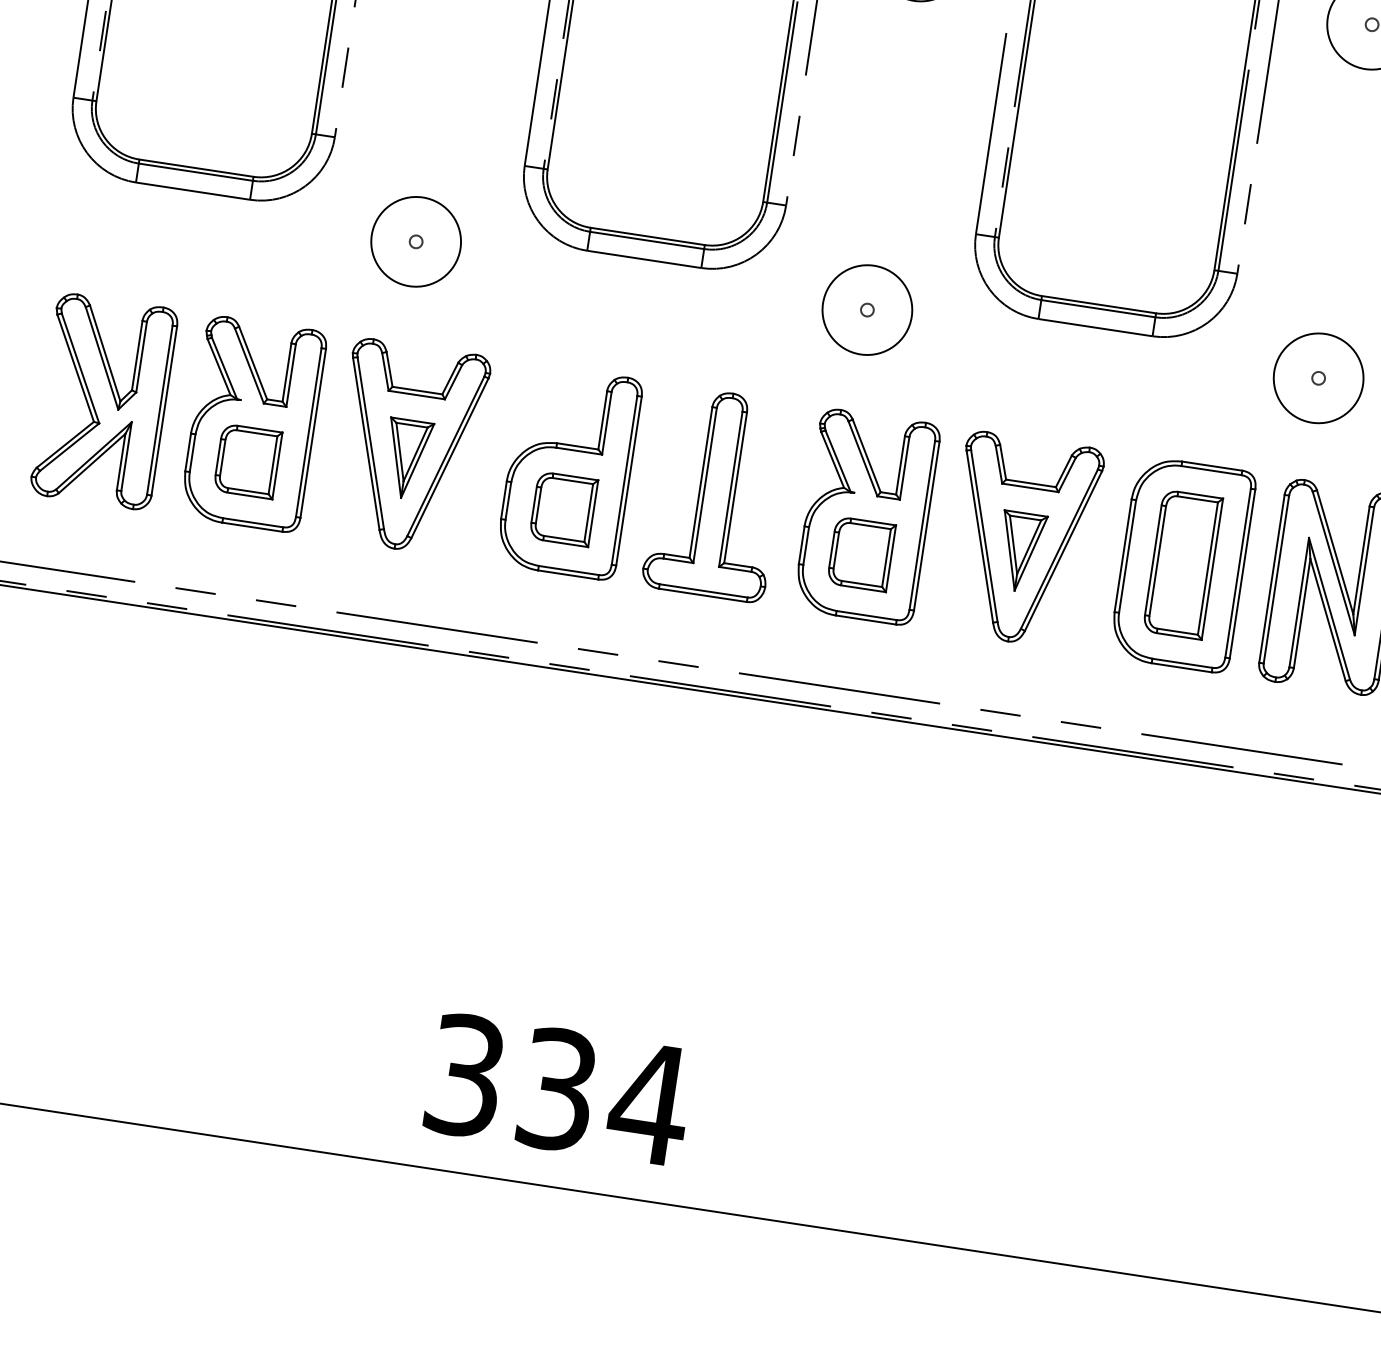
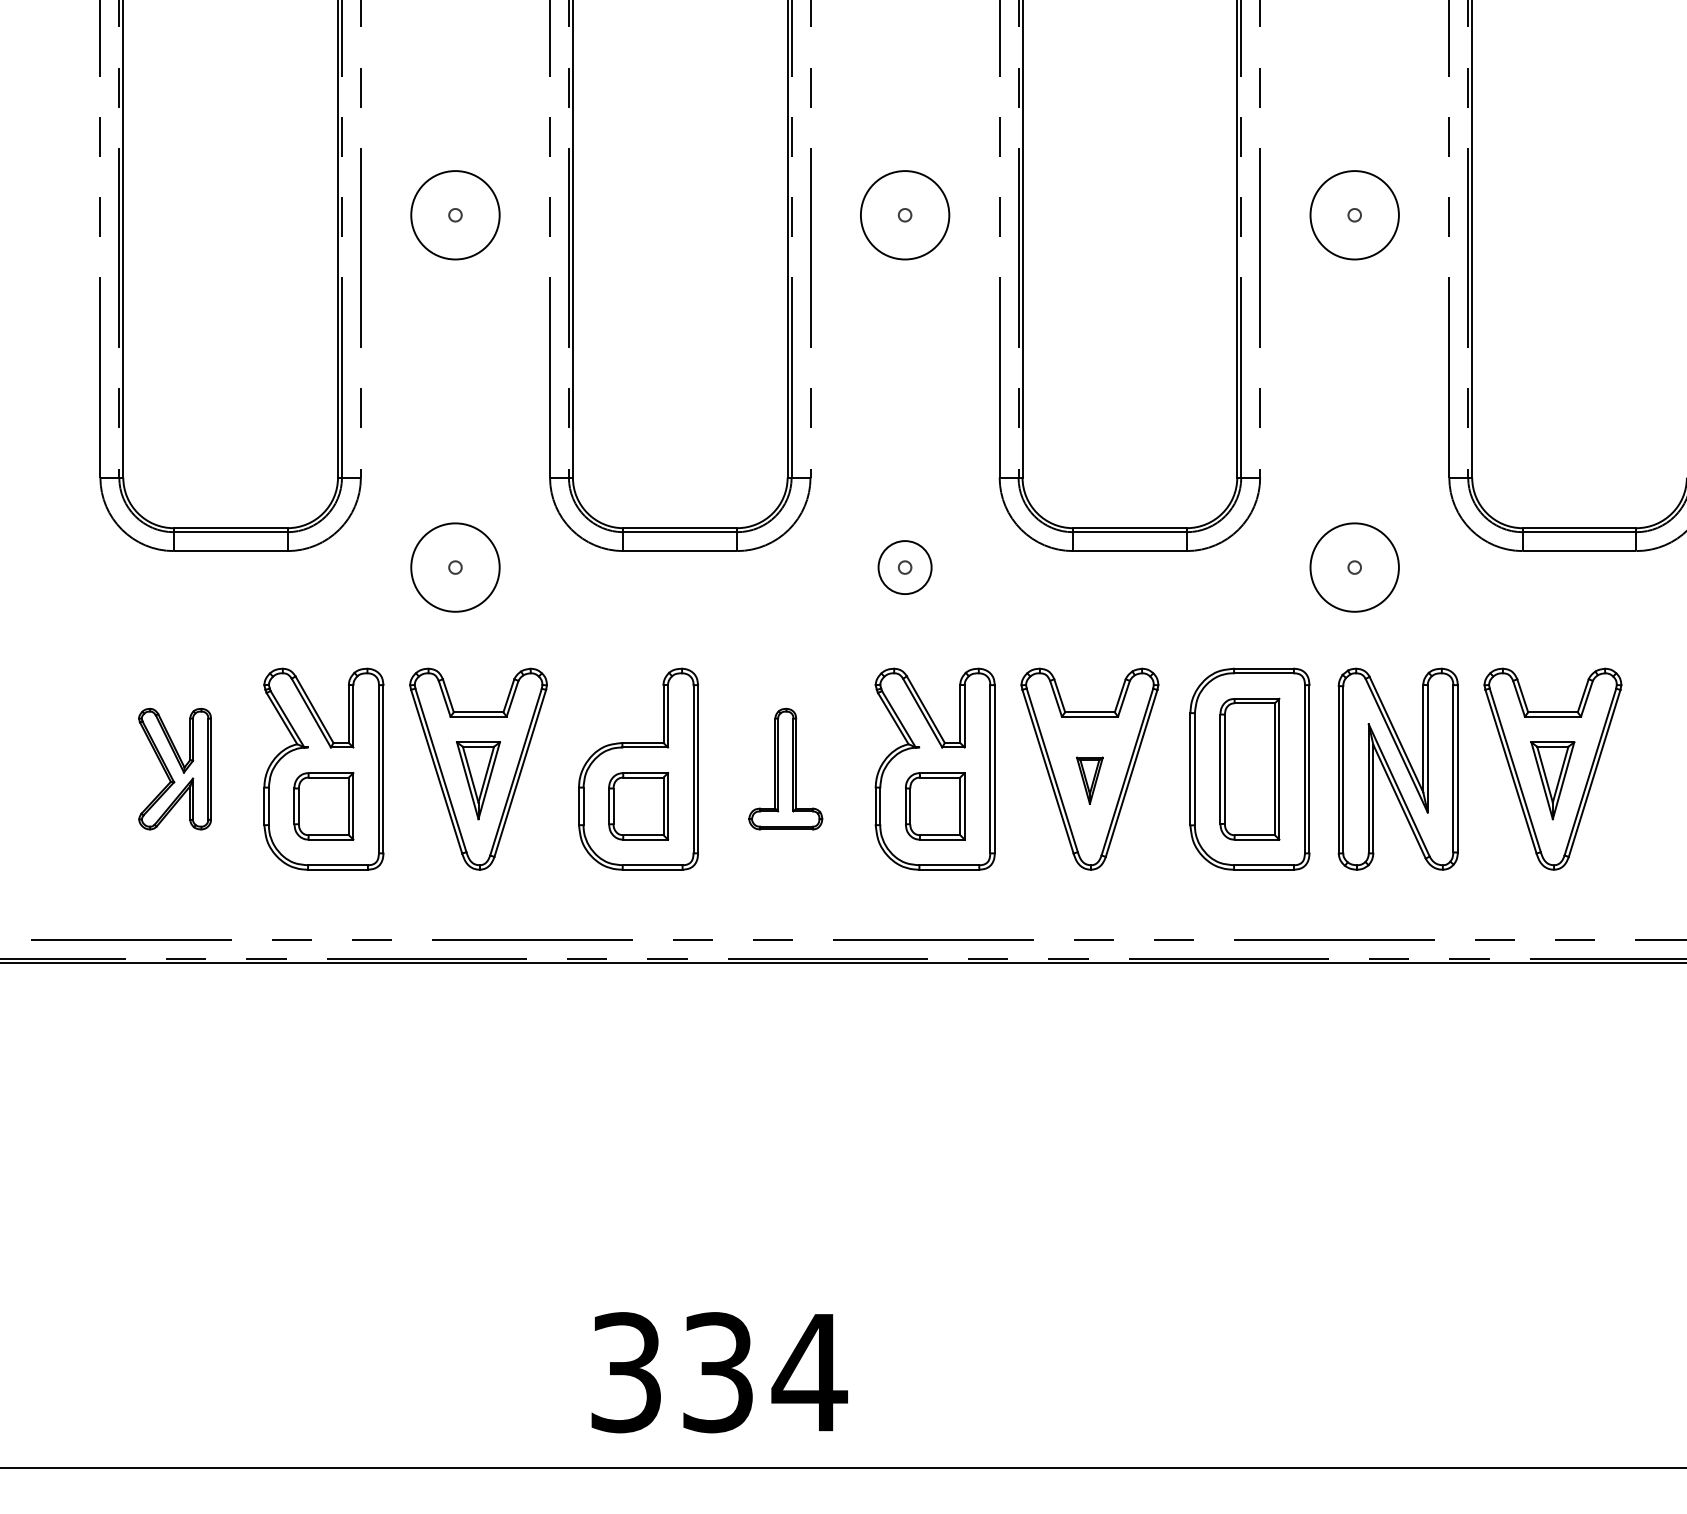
circle: (866, 309) -> (904, 567), size x0.6
part: (103, 400) -> (174, 768), size x0.6
part: (716, 493) -> (785, 768), size x0.6
part: (1020, 551) -> (1089, 780), size x0.6

